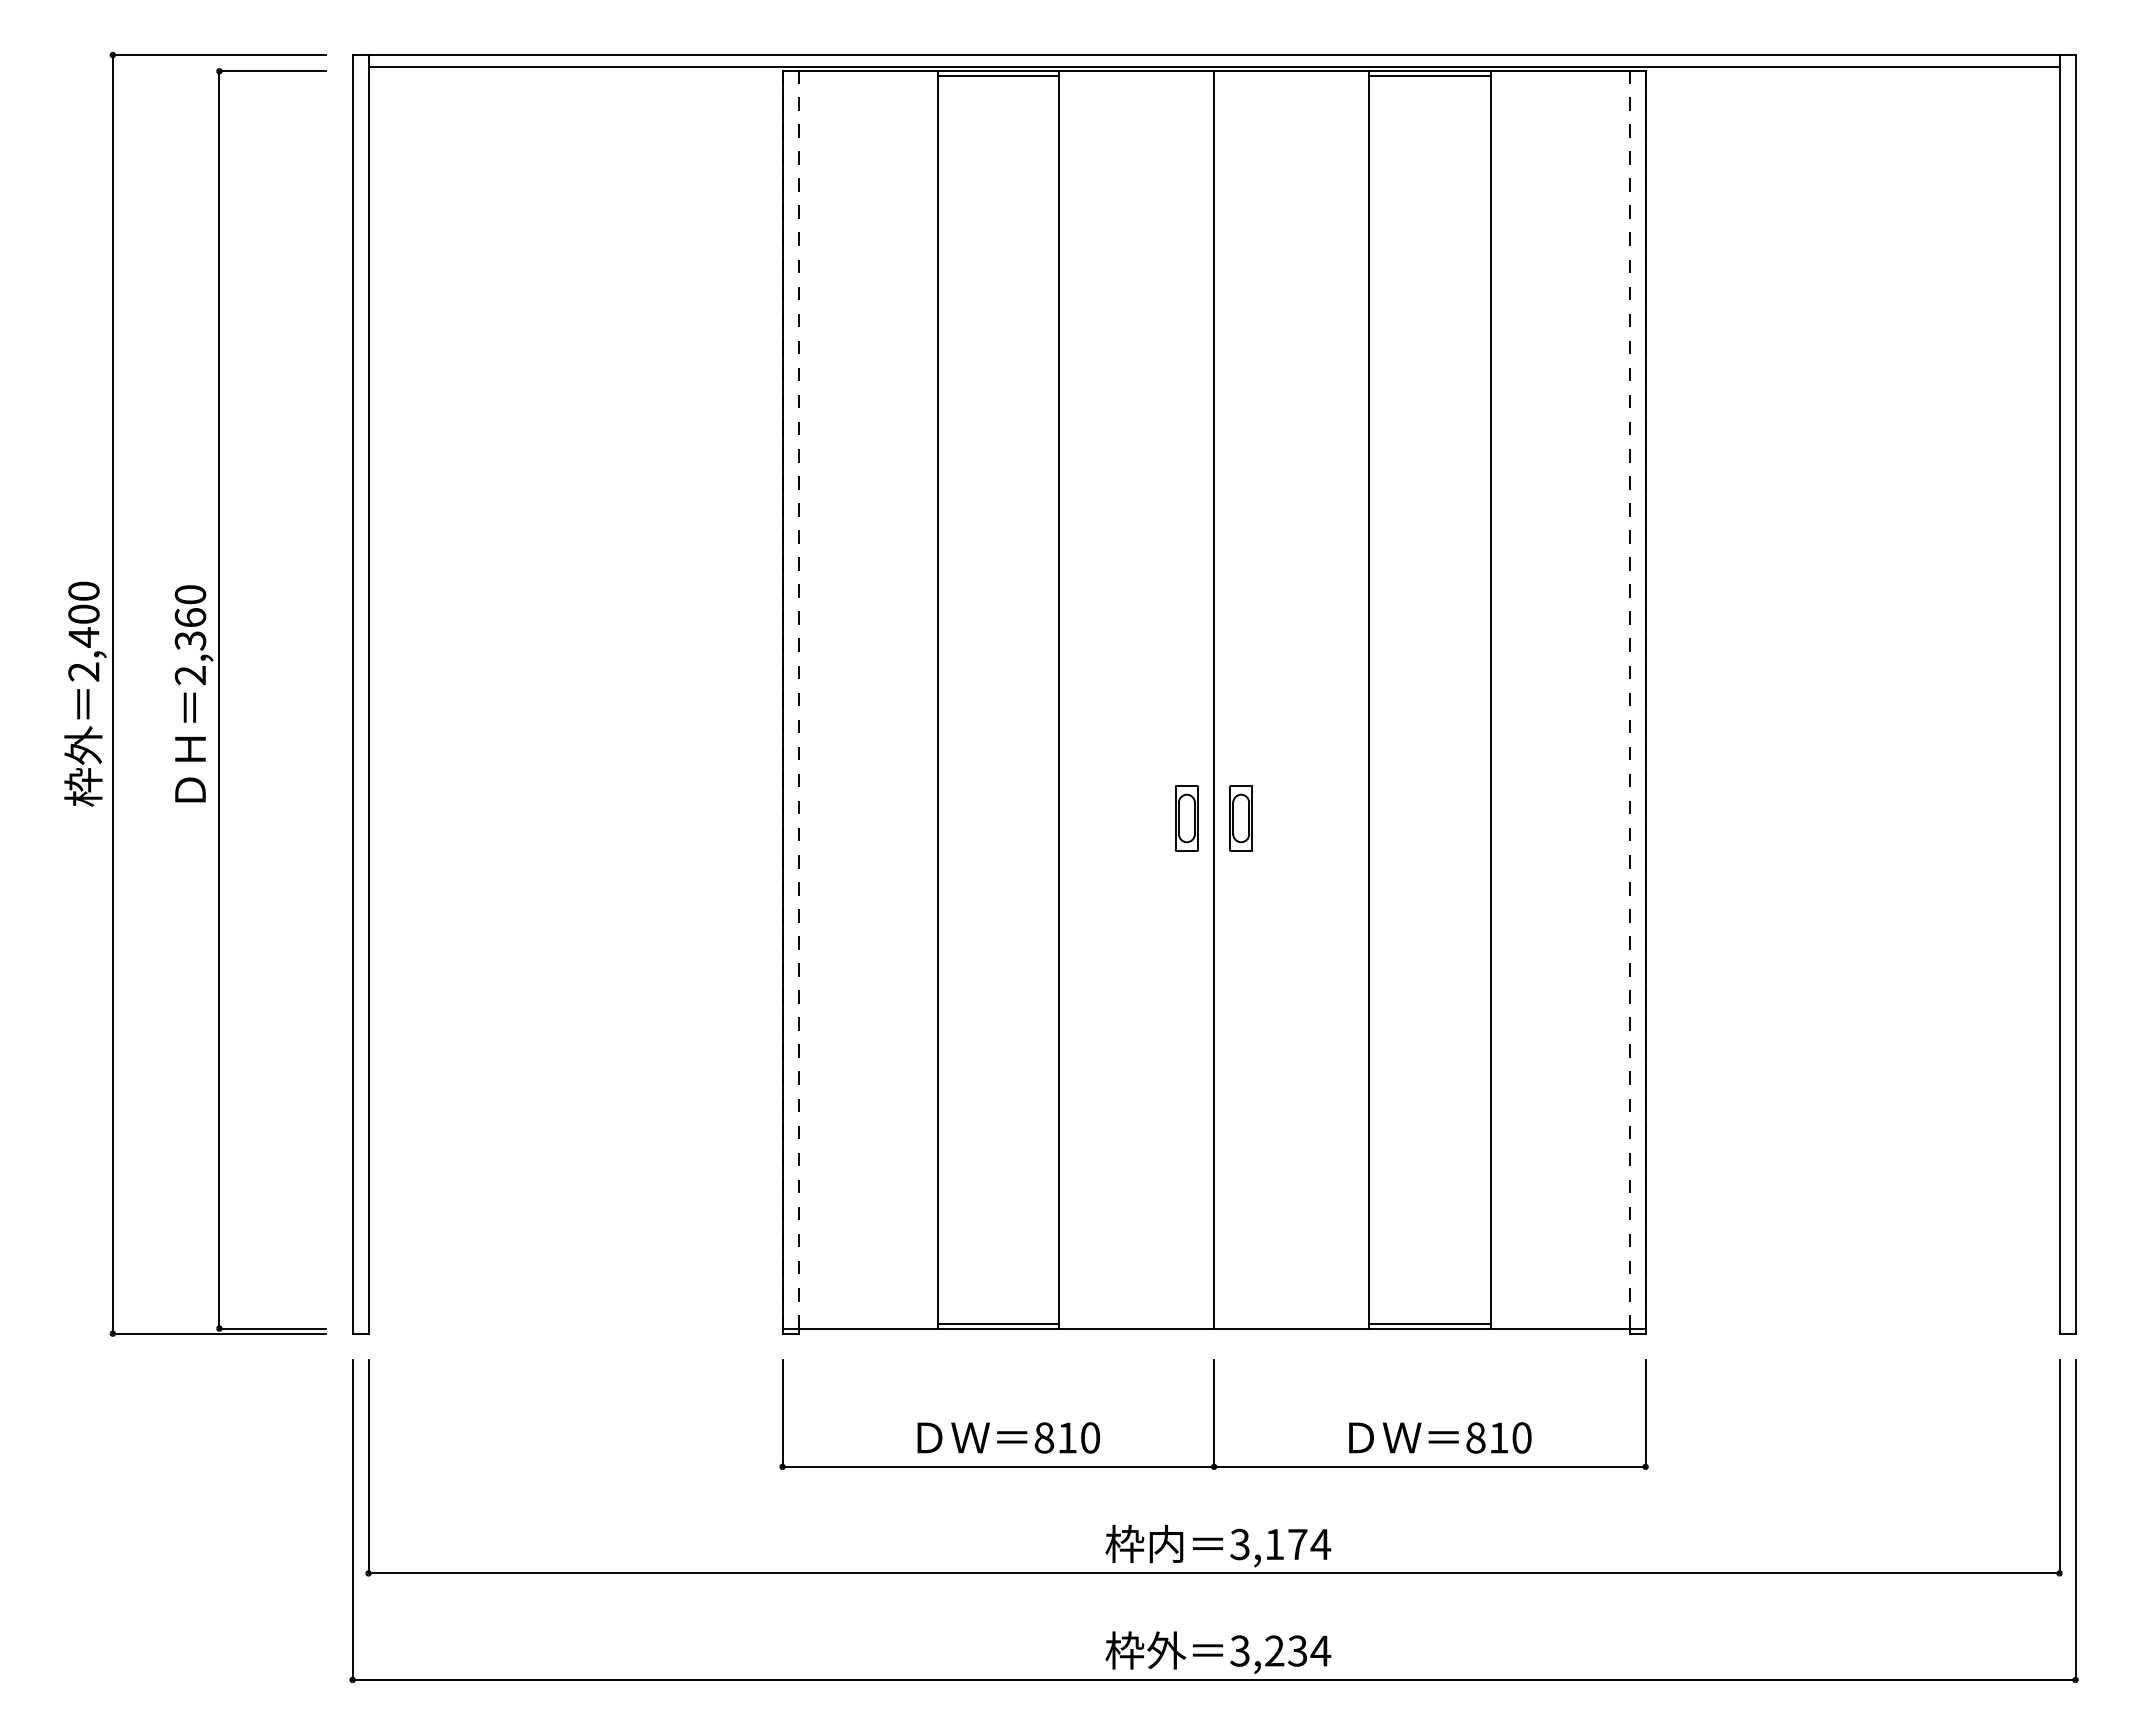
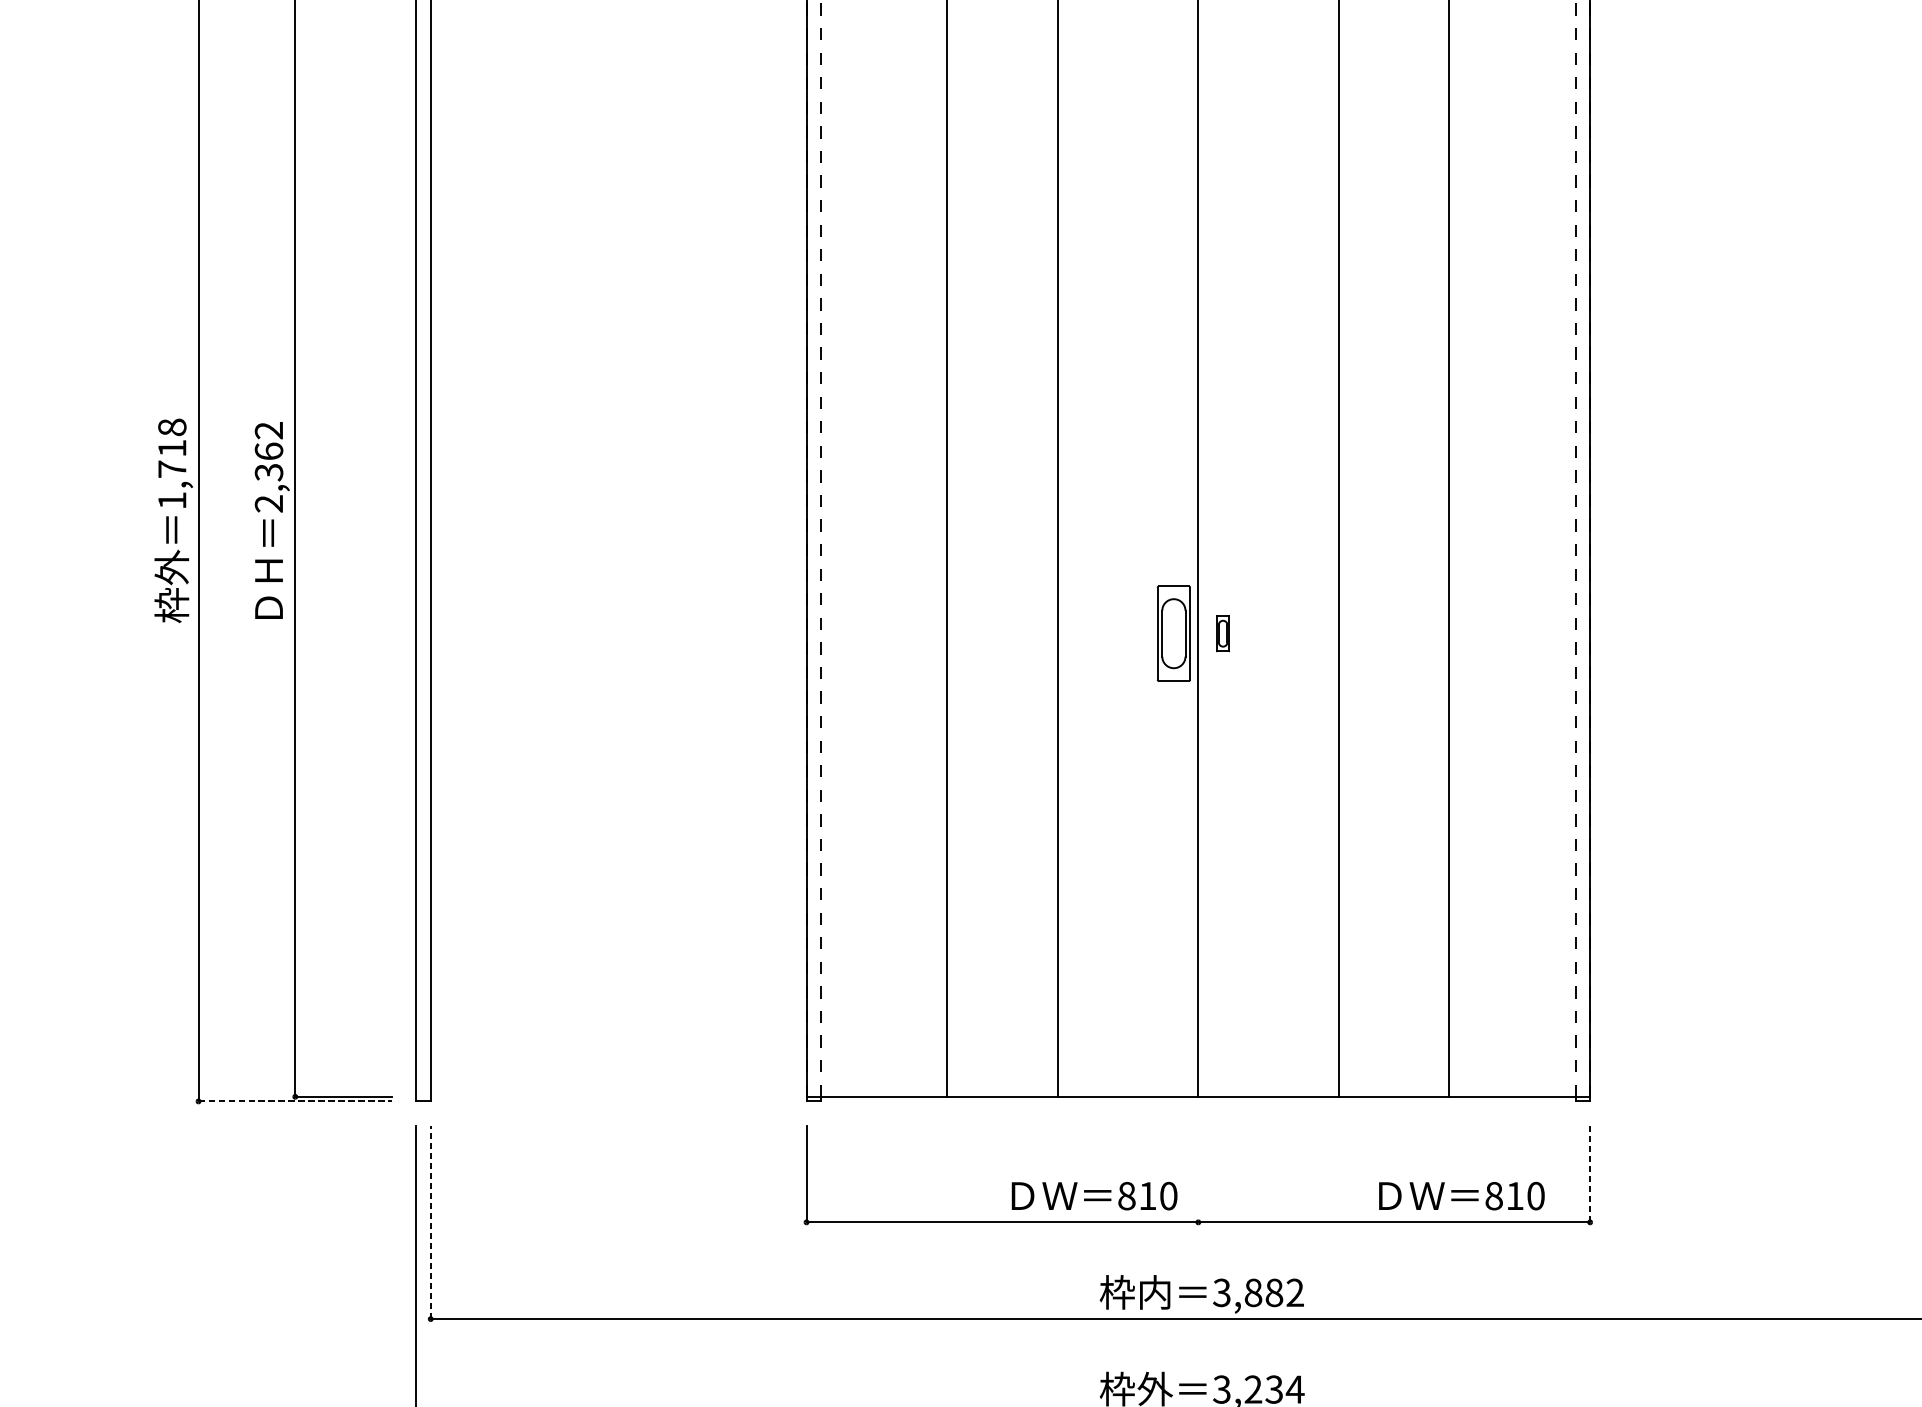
text: (190, 594) -> (269, 430), 2,360 -> 2,362
text: (83, 631) -> (171, 463), 2,400 -> 1,718
part: (1186, 818) -> (1173, 633), size x1.6
part: (1241, 818) -> (1223, 633), size x0.6
line: (998, 1324) -> (1002, 1093), removed
line: (1429, 1324) -> (1393, 1093), removed
line: (219, 1333) -> (295, 1101), solid -> dashed
line: (1214, 1413) -> (1198, 1173), removed
line: (1645, 1413) -> (1590, 1173), solid -> dashed
text: (1008, 1437) -> (1094, 1195), moved
text: (1440, 1437) -> (1462, 1195), moved
line: (368, 1466) -> (430, 1222), solid -> dashed
text: (1298, 1544) -> (1275, 1292), 3,174 -> 3,882

